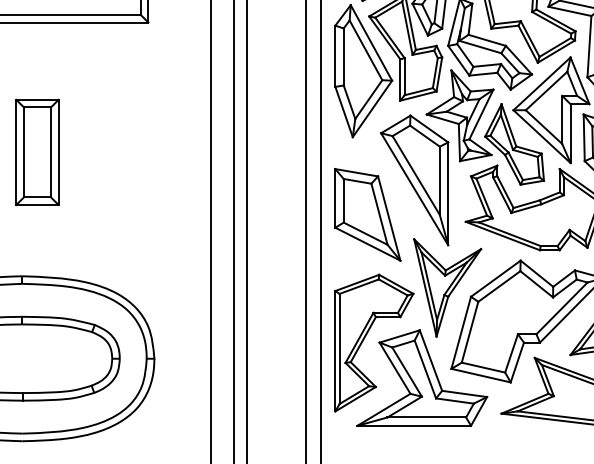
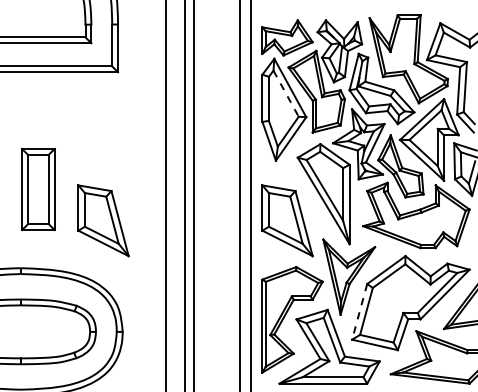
line: (366, 51) -> (286, 94), solid -> dashed
part: (37, 152) -> (38, 189), moved
part: (129, 214) -> (103, 220), added
line: (461, 332) -> (359, 311), solid -> dashed

